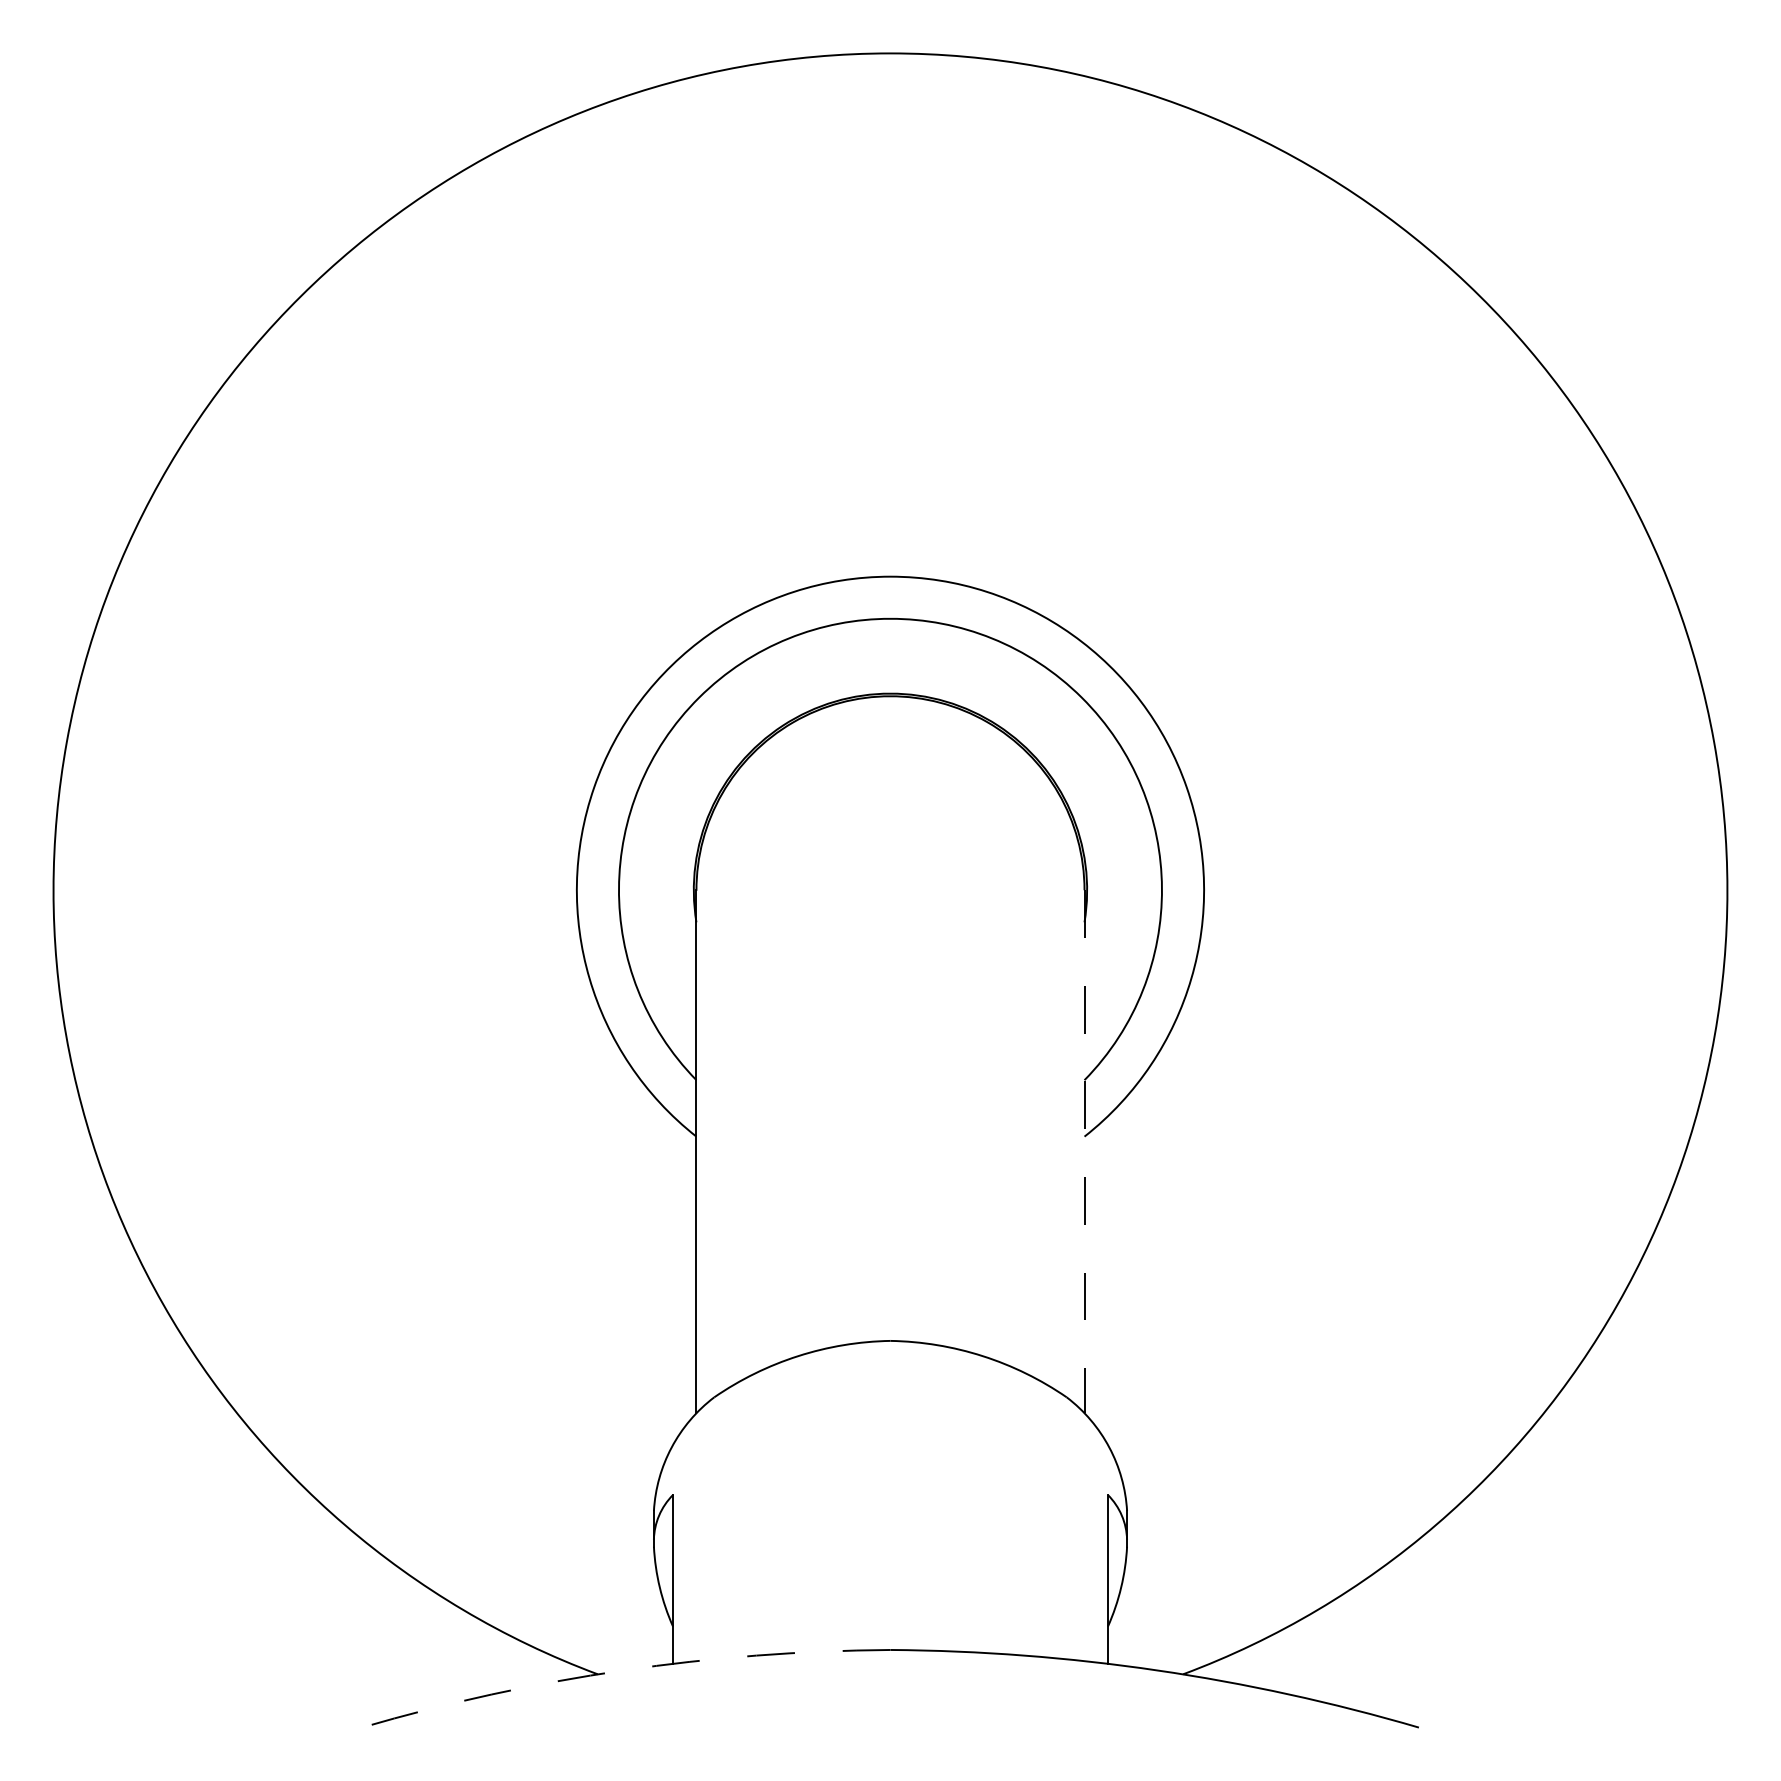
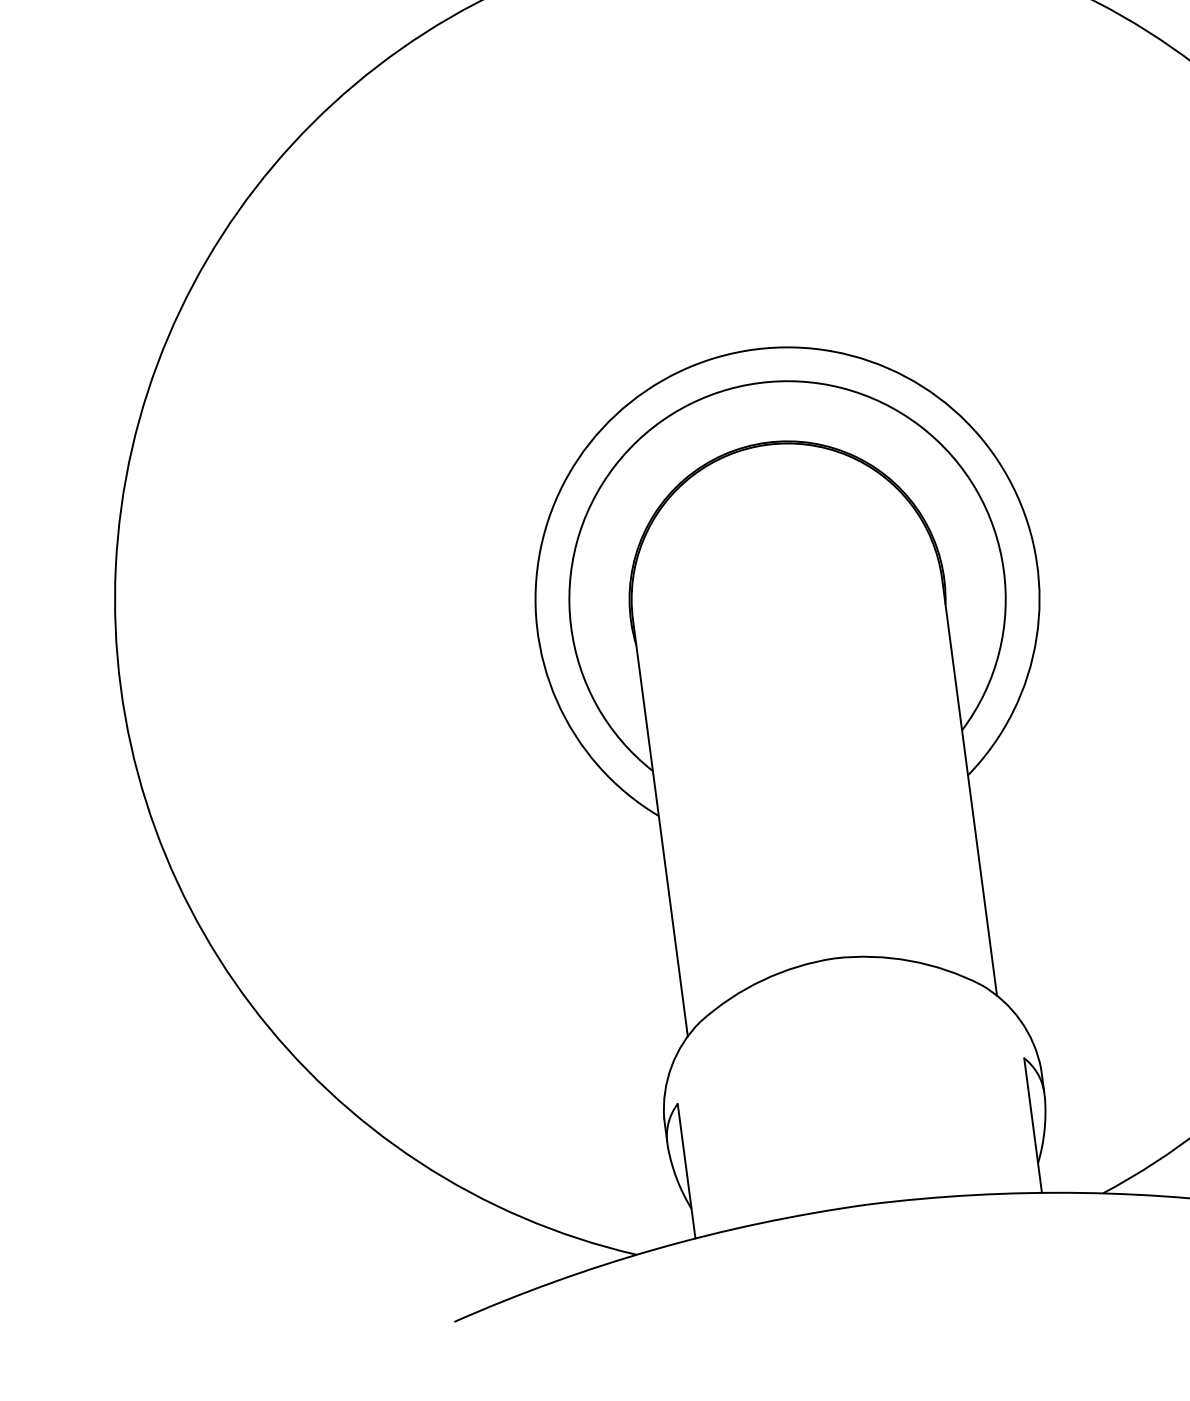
line: (1084, 1152) -> (969, 787), dashed -> solid
arc: (623, 1670) -> (656, 1249), dashed -> solid

